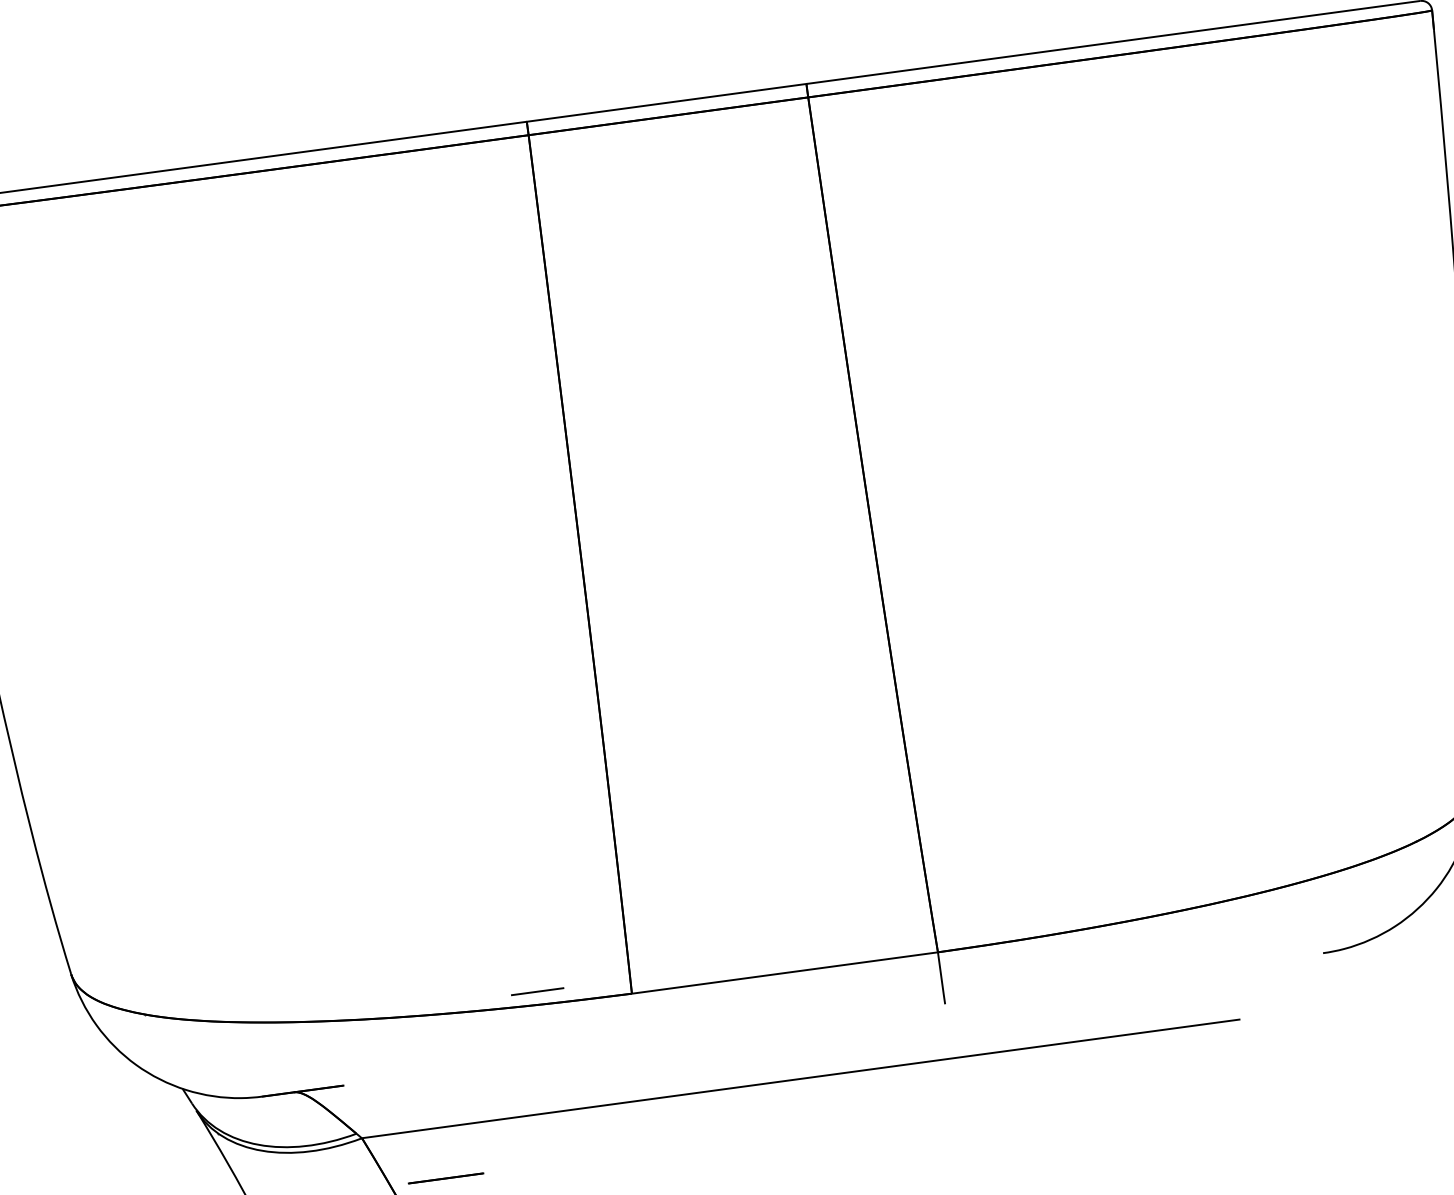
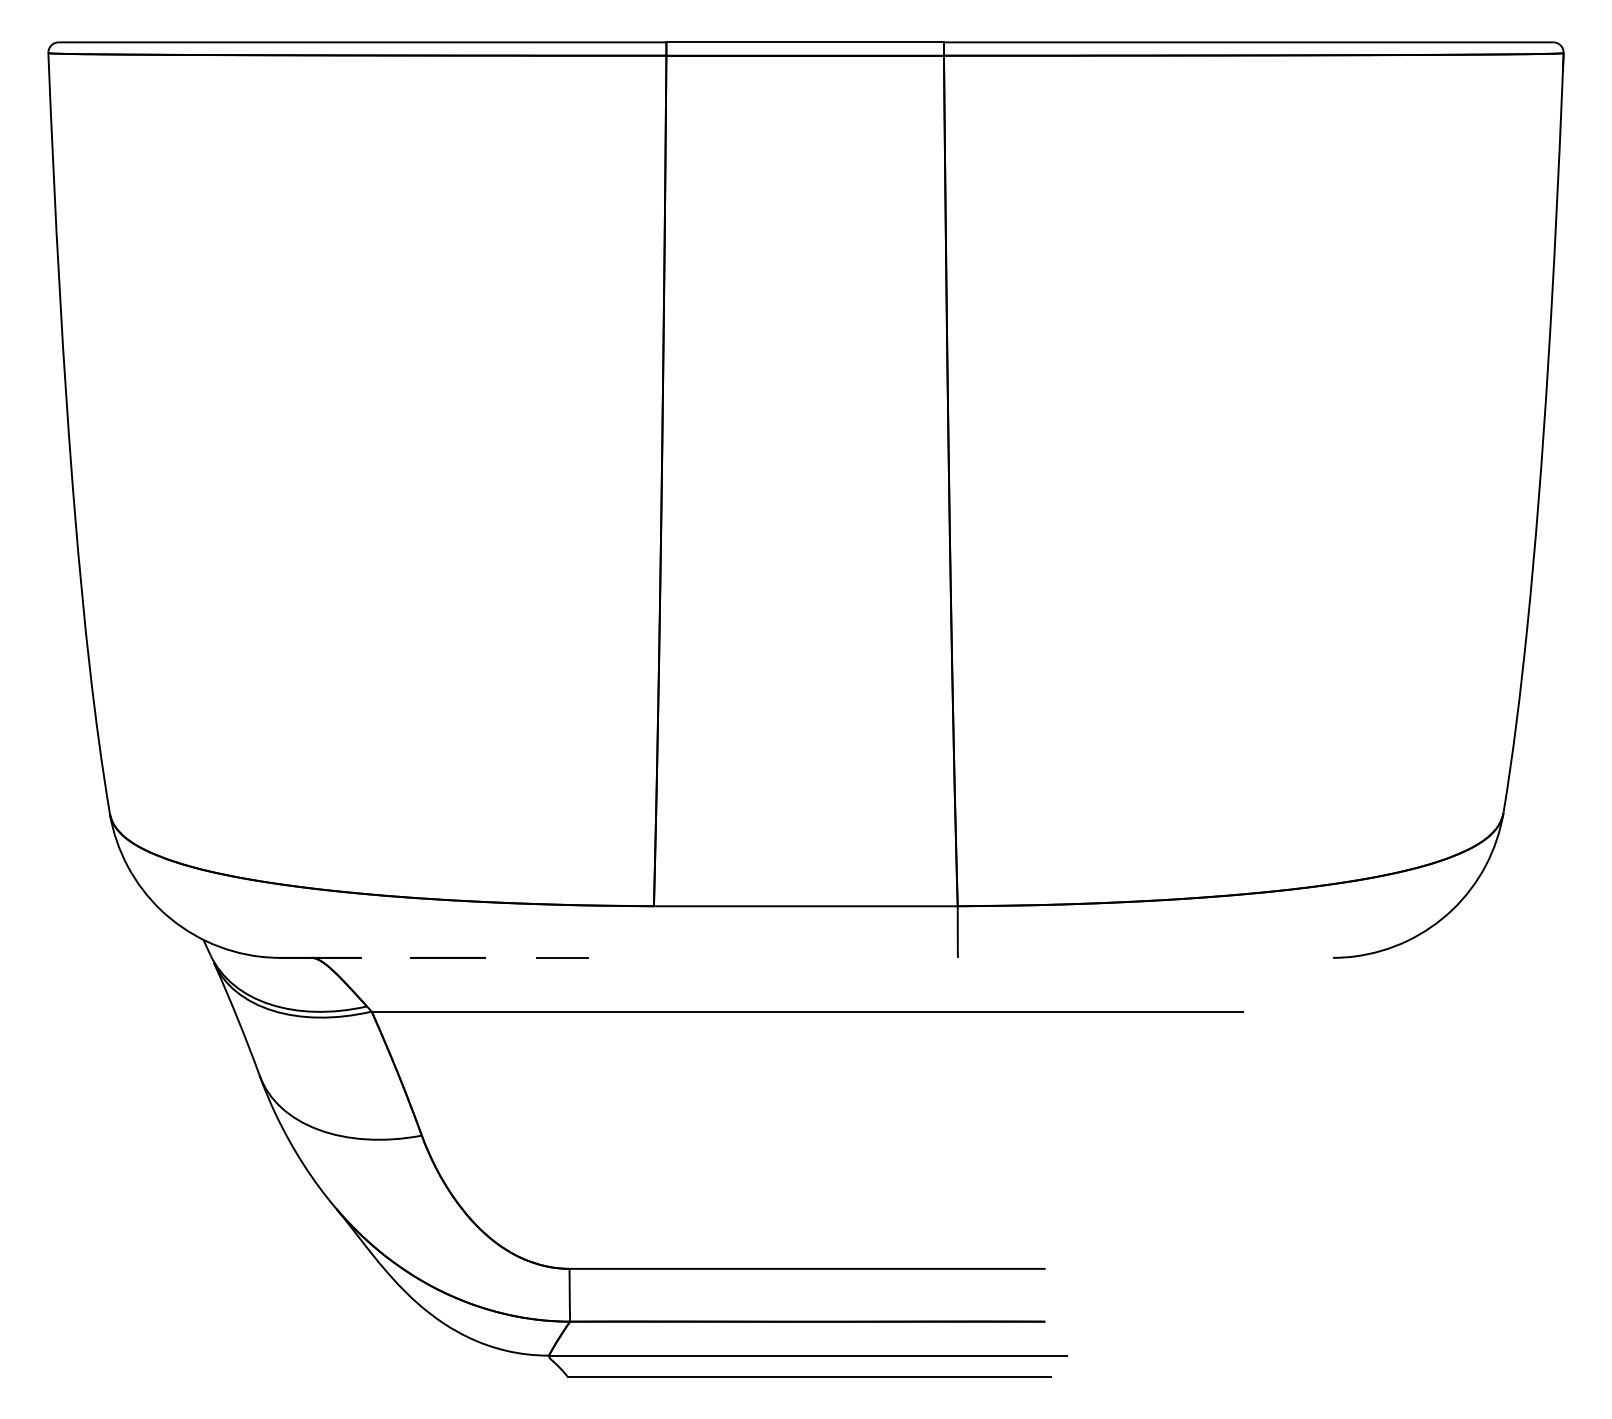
line: (537, 991) -> (562, 957), moved
line: (445, 1178) -> (447, 957), moved

